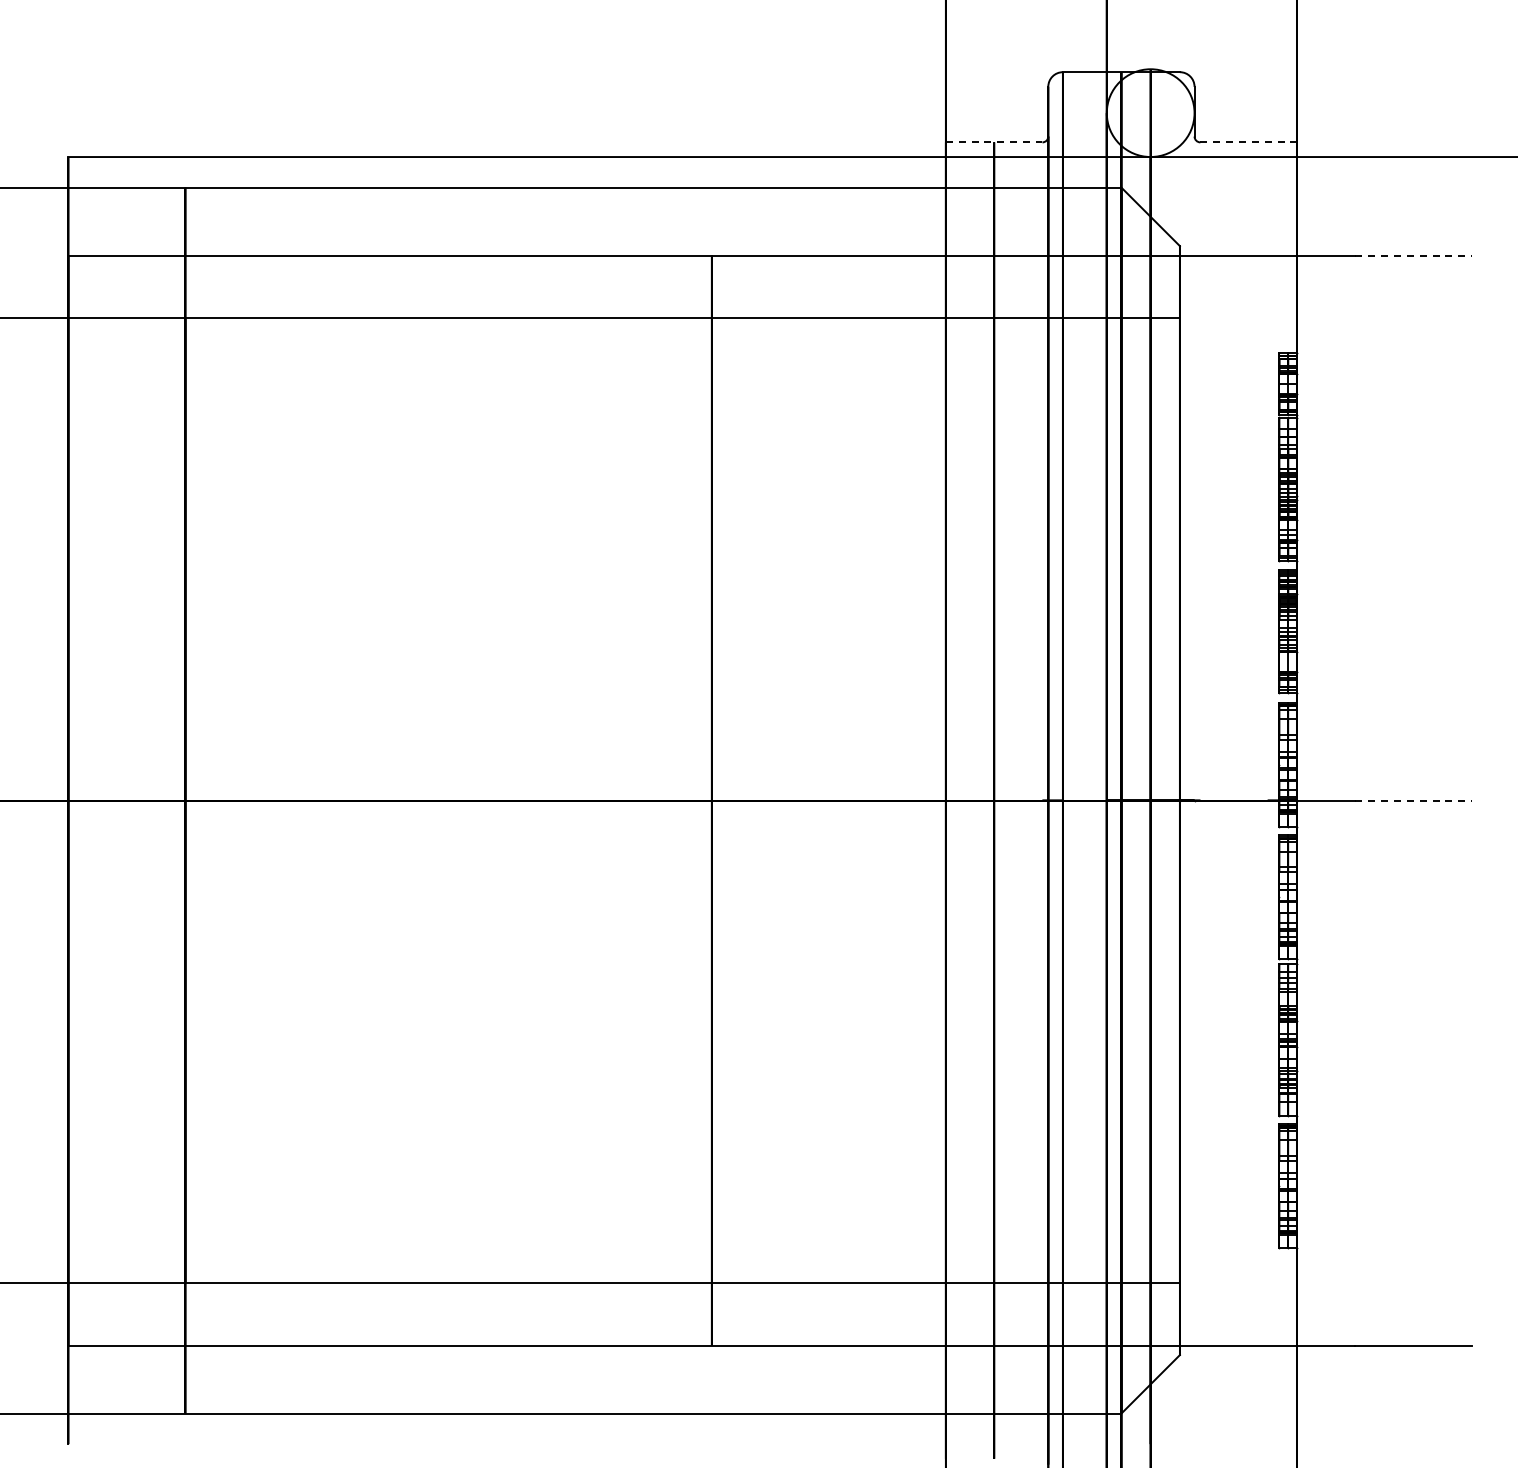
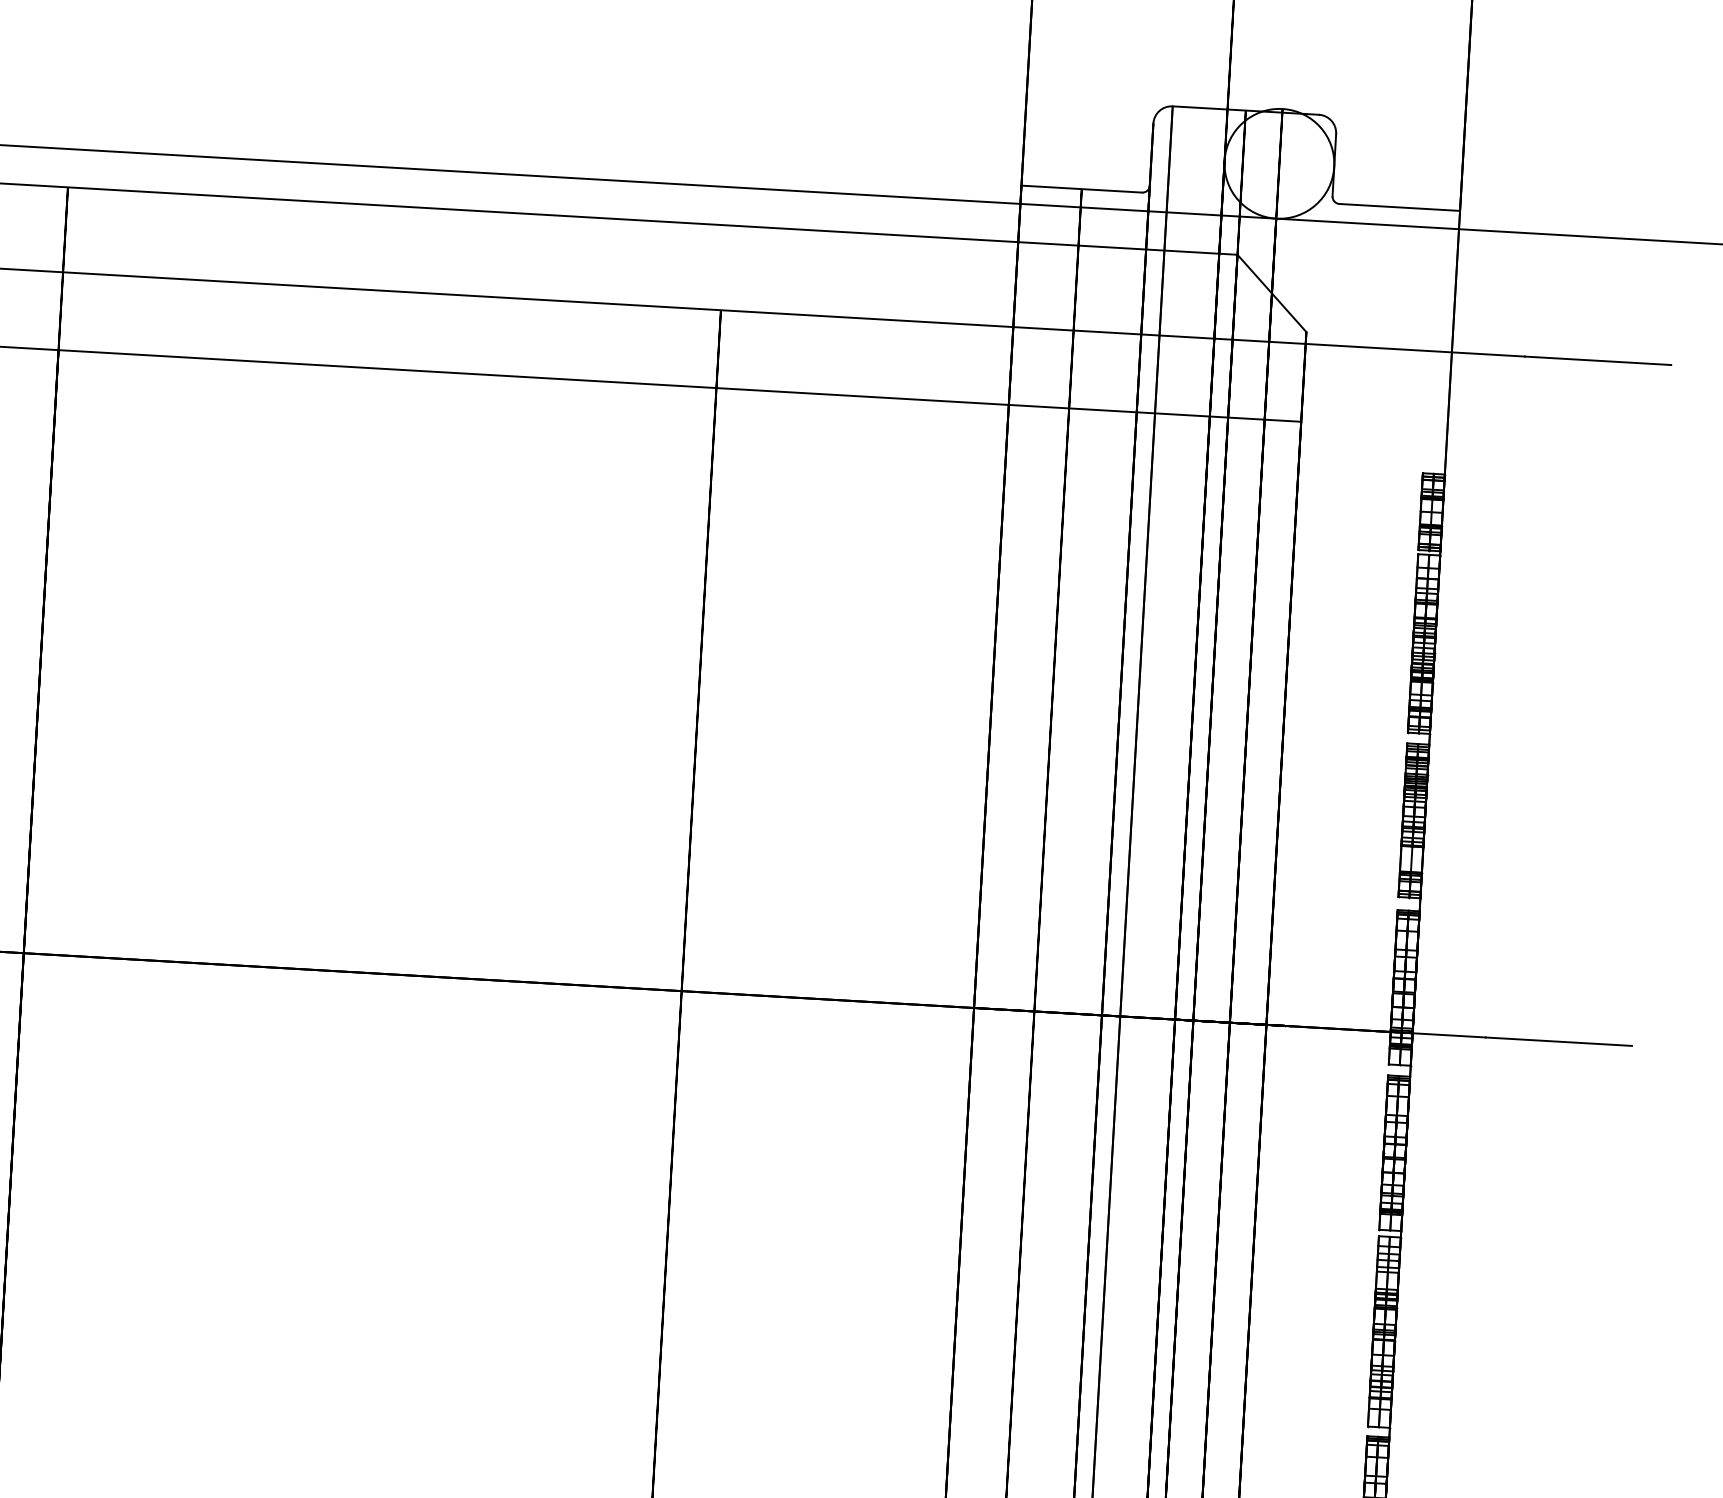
line: (994, 142) -> (1082, 189), dashed -> solid
line: (1249, 142) -> (1400, 207), dashed -> solid
line: (1413, 255) -> (1597, 360), dashed -> solid
line: (1413, 800) -> (1558, 1041), dashed -> solid

